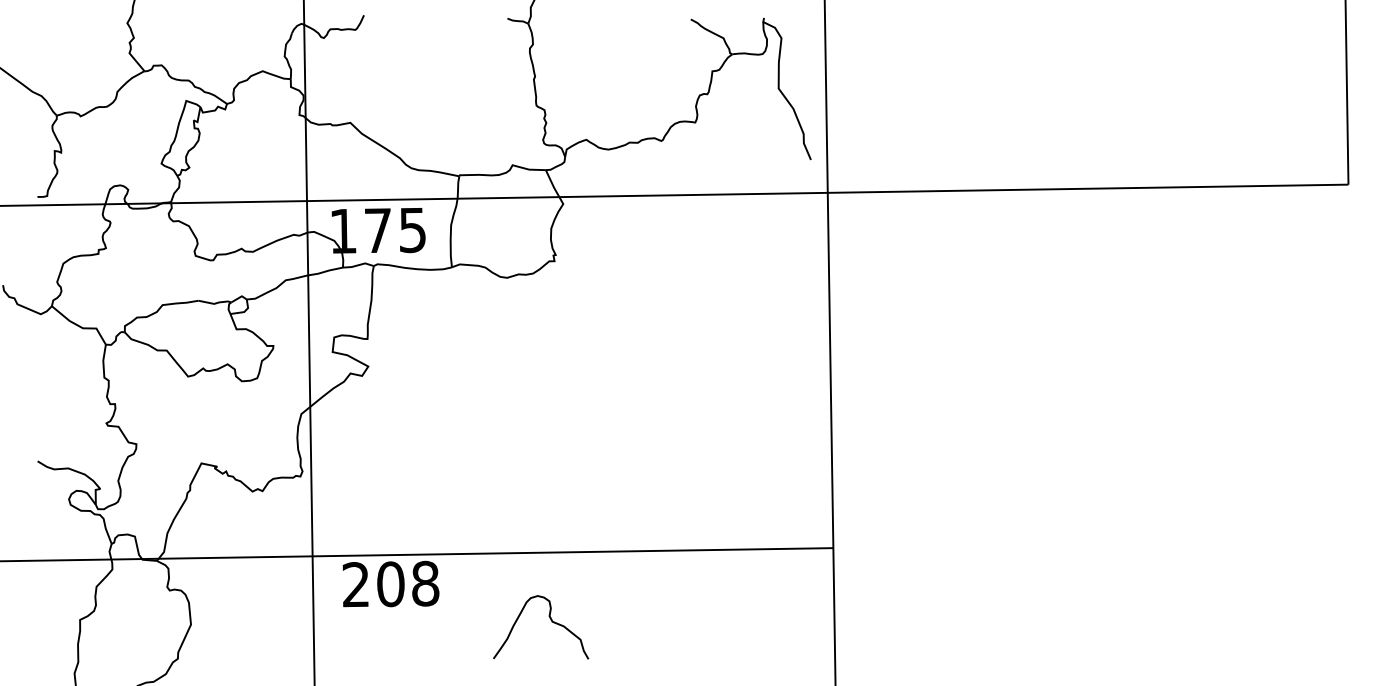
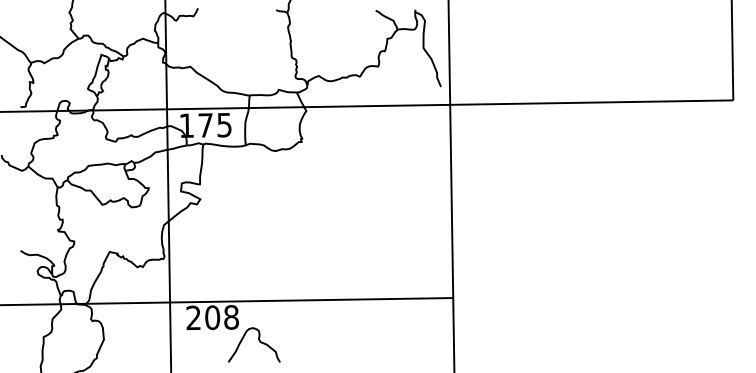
curve: (550, 622) -> (259, 342), moved

